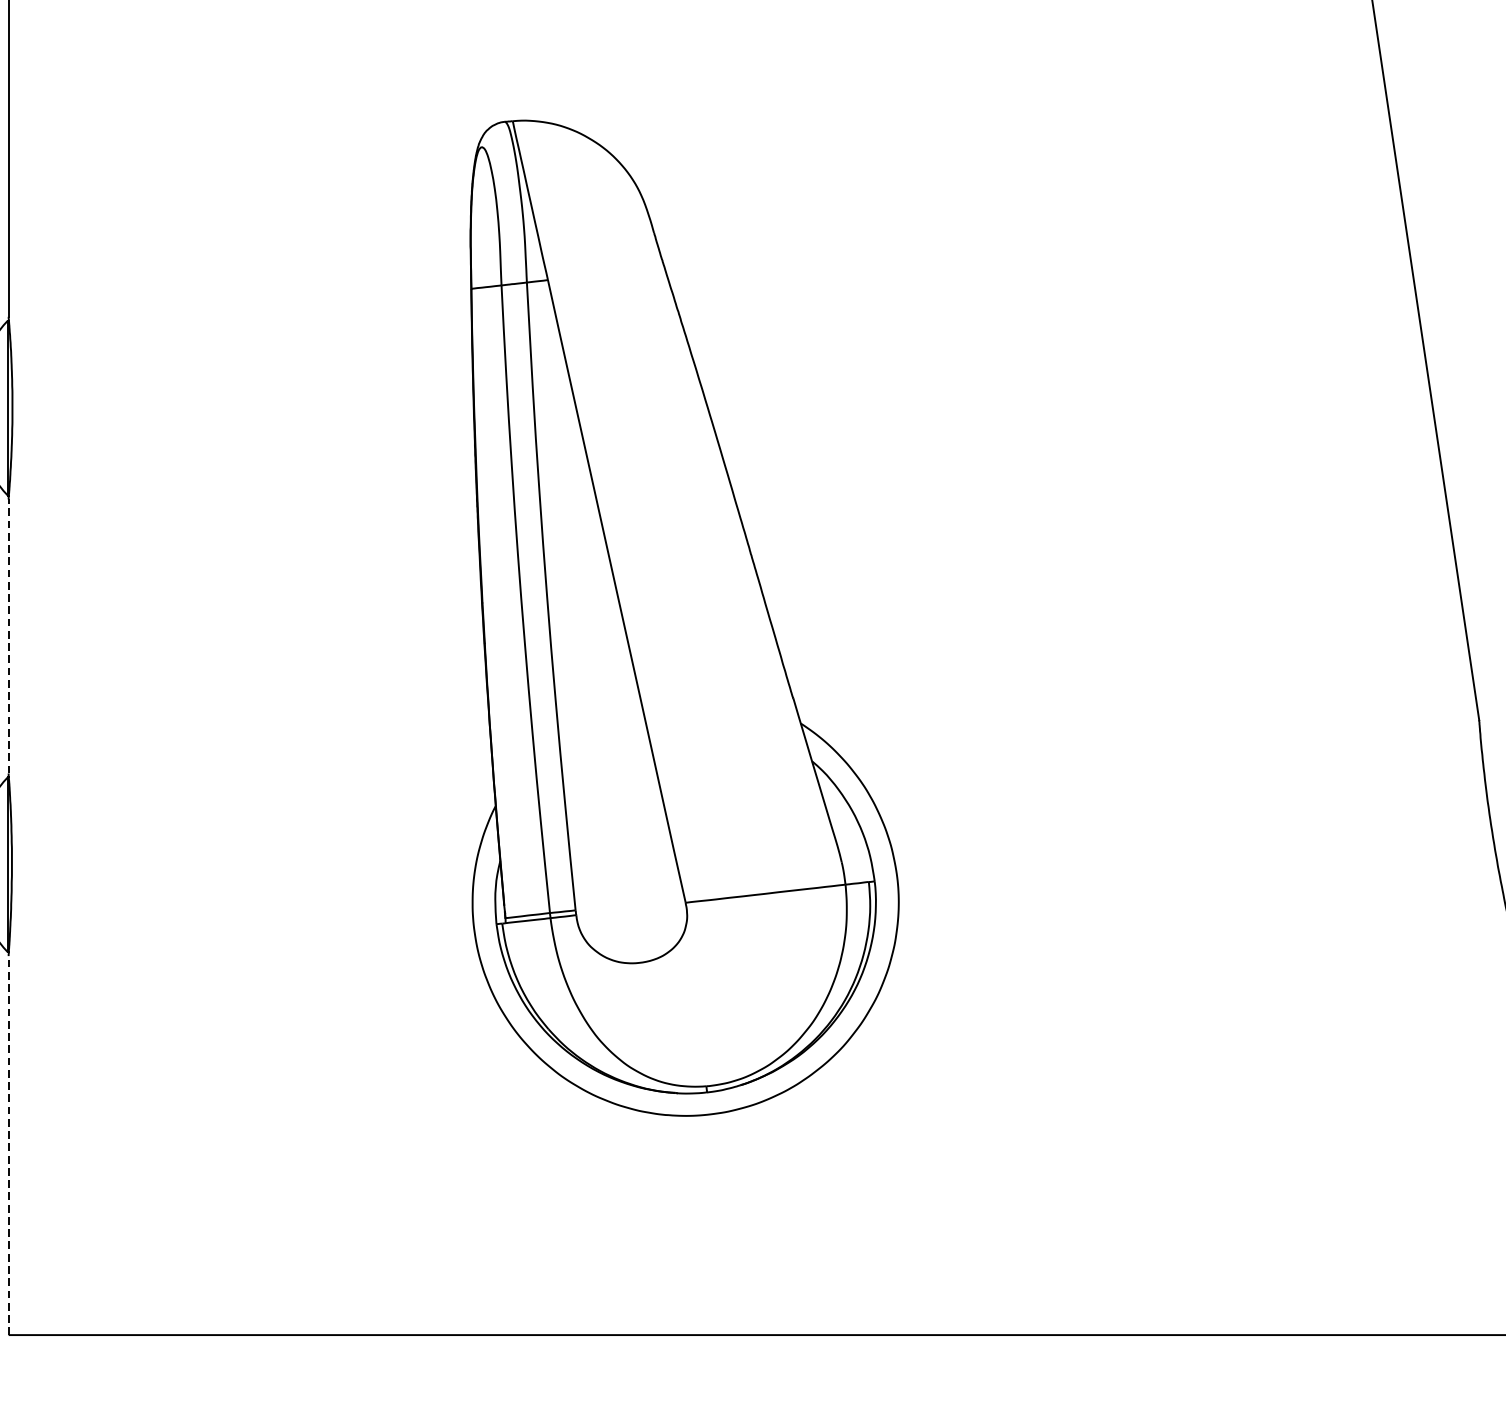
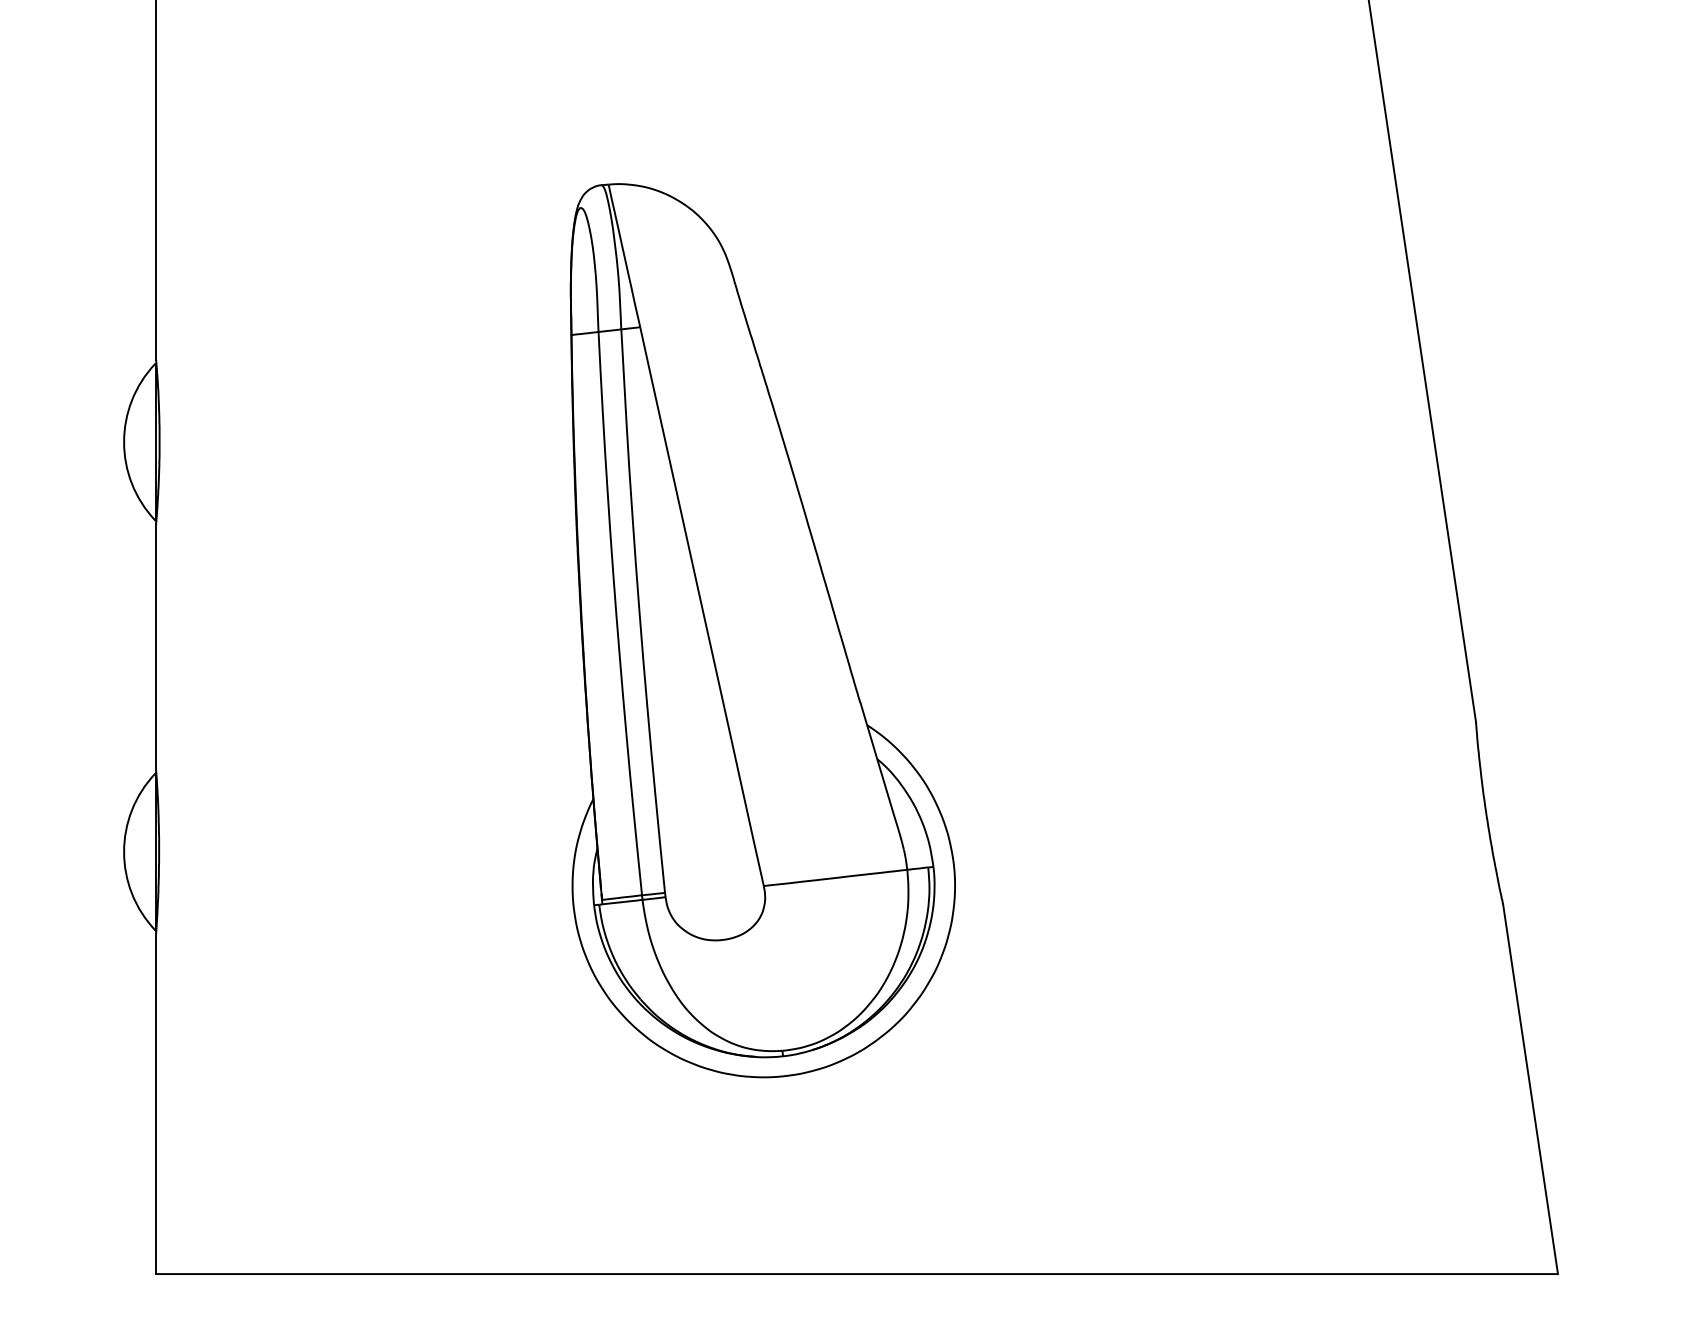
line: (9, 636) -> (156, 647), dashed -> solid
line: (9, 1145) -> (156, 1103), dashed -> solid

